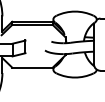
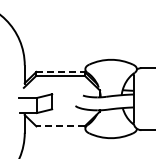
line: (33, 21) -> (61, 71), solid -> dashed
line: (32, 67) -> (60, 126), solid -> dashed

